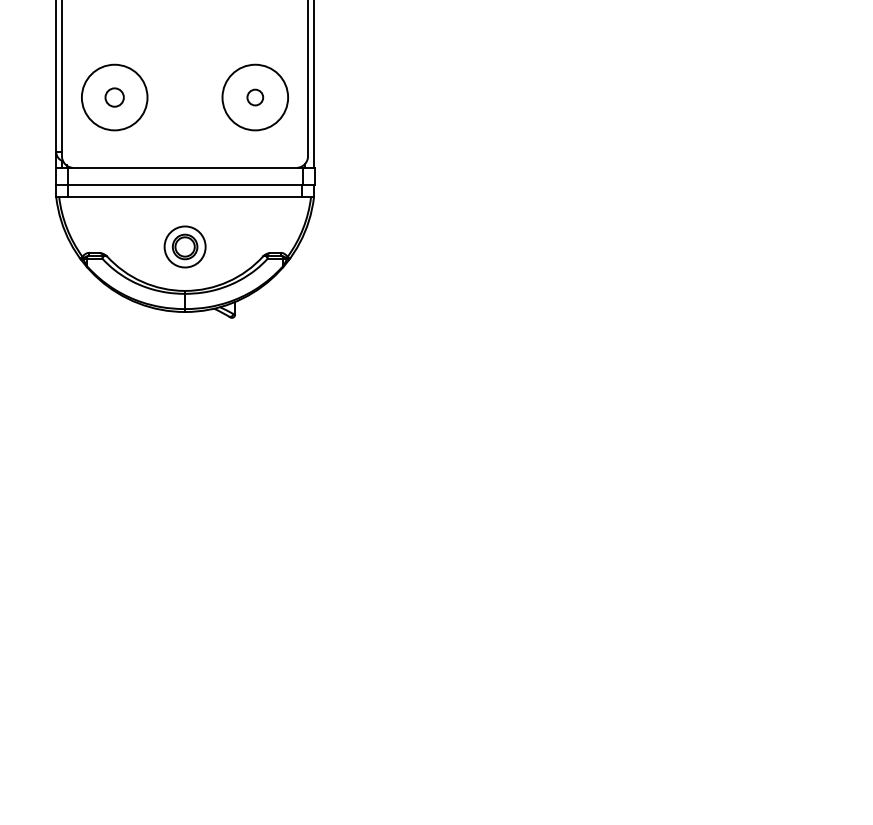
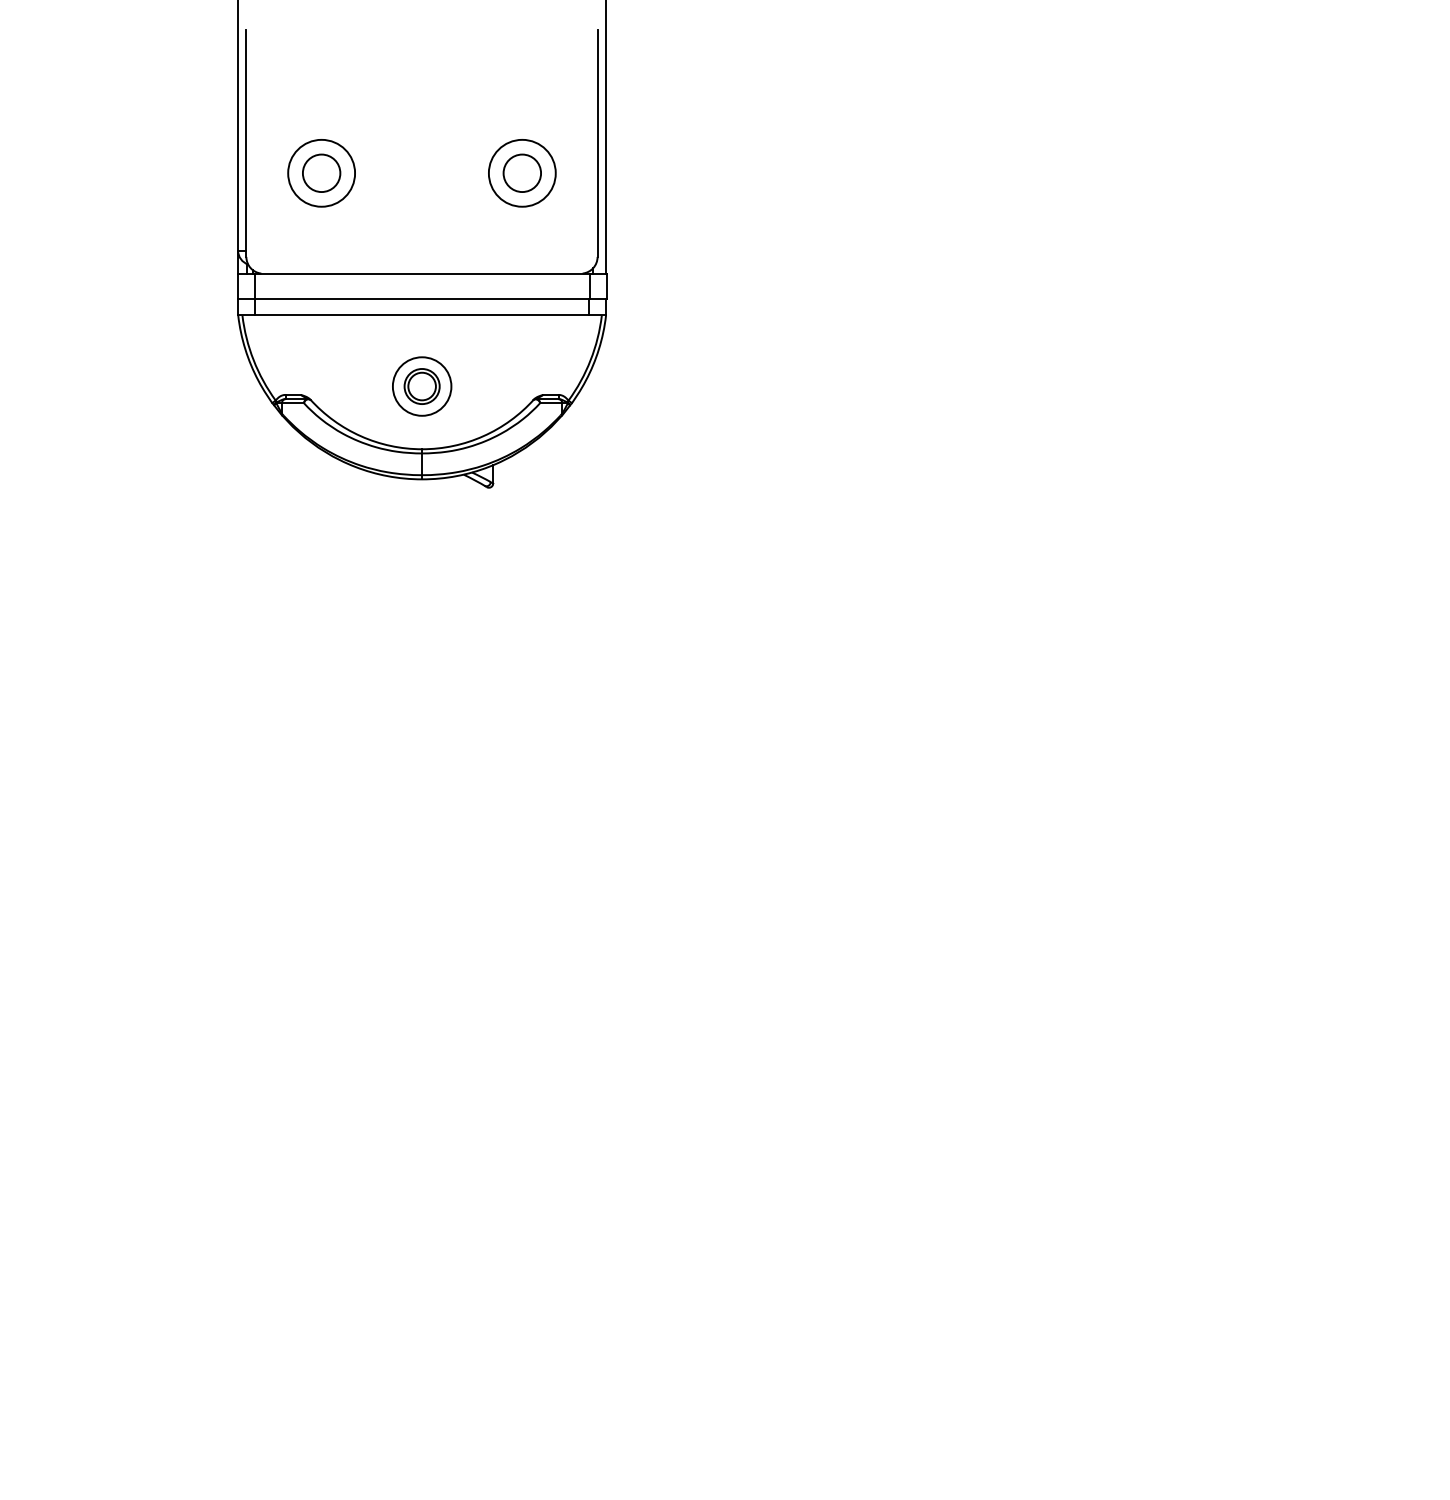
circle: (114, 97) -> (321, 172), size x0.71
circle: (114, 97) -> (321, 173), size x1.43
circle: (254, 97) -> (521, 172), size x0.71
circle: (255, 97) -> (522, 173), size x1.67

